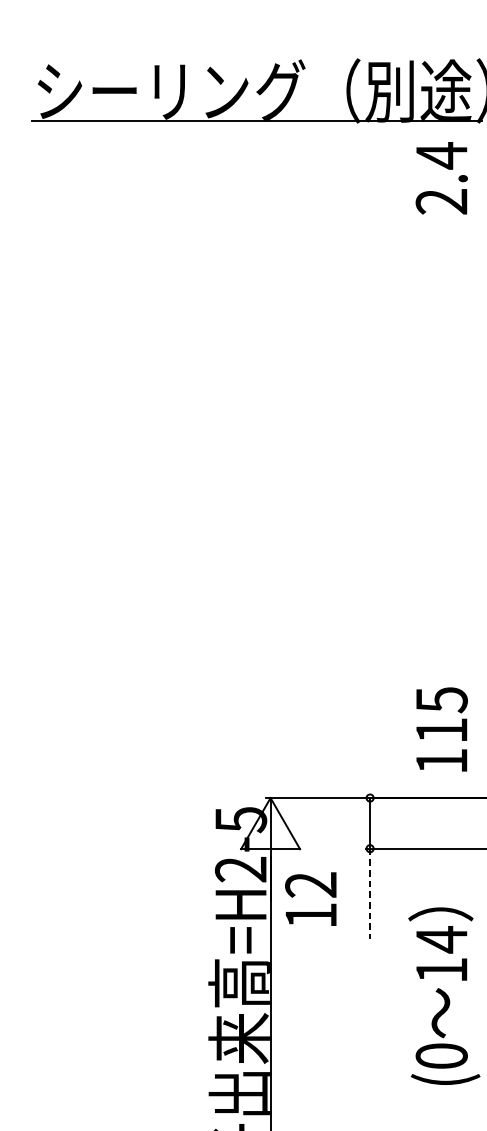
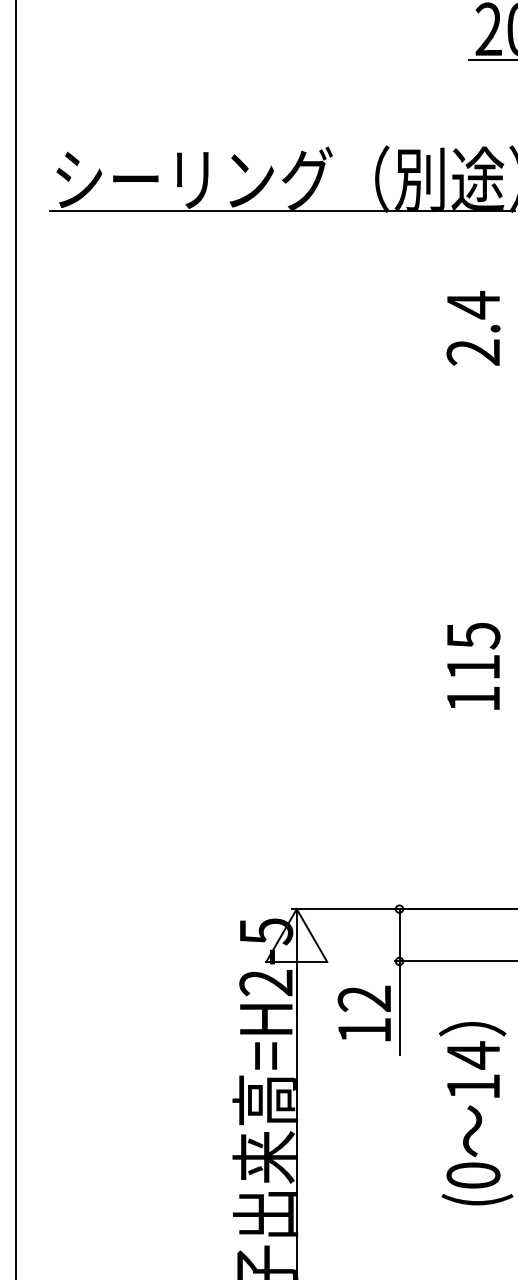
text: (441, 178) -> (473, 328), moved
text: (441, 729) -> (473, 666), moved
line: (370, 894) -> (399, 1008), dashed -> solid
text: (310, 899) -> (363, 1013), moved

